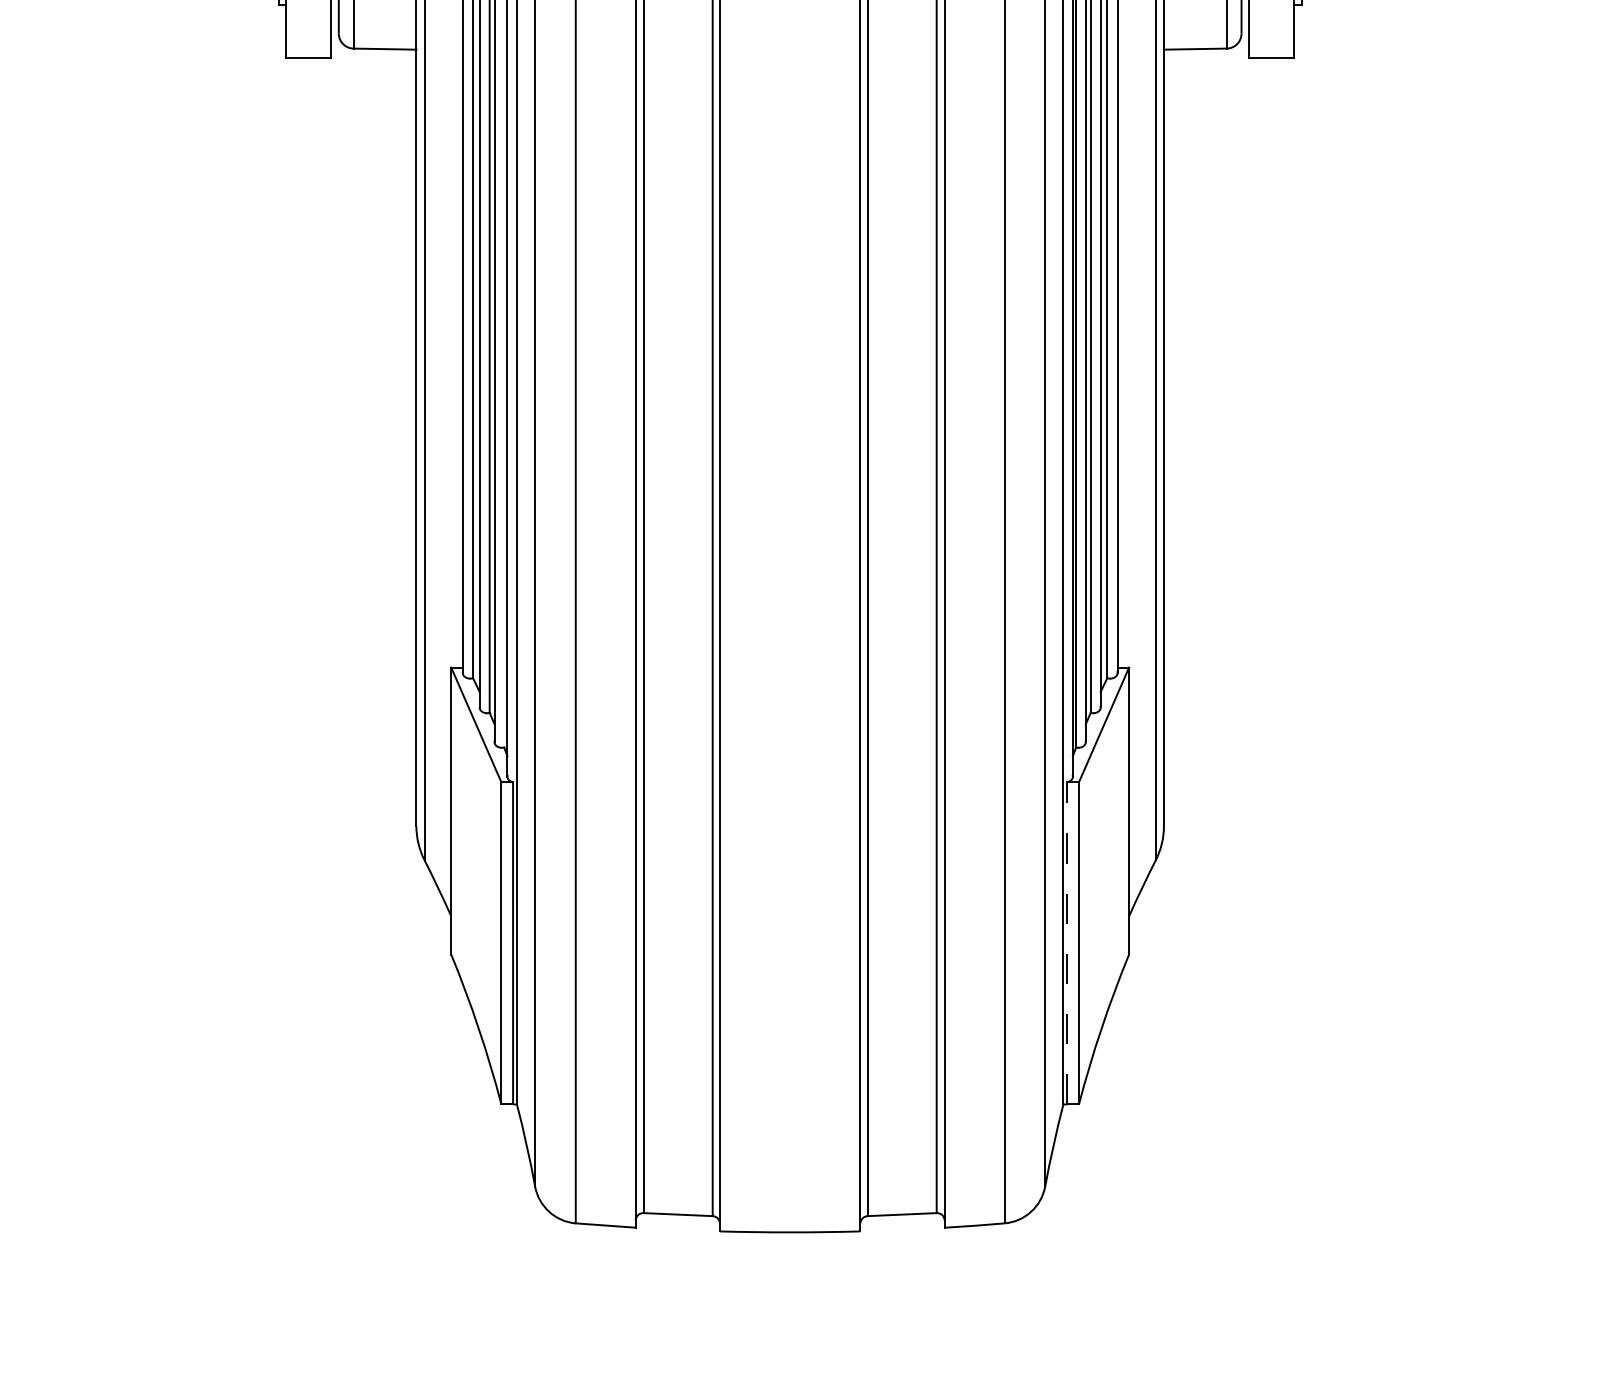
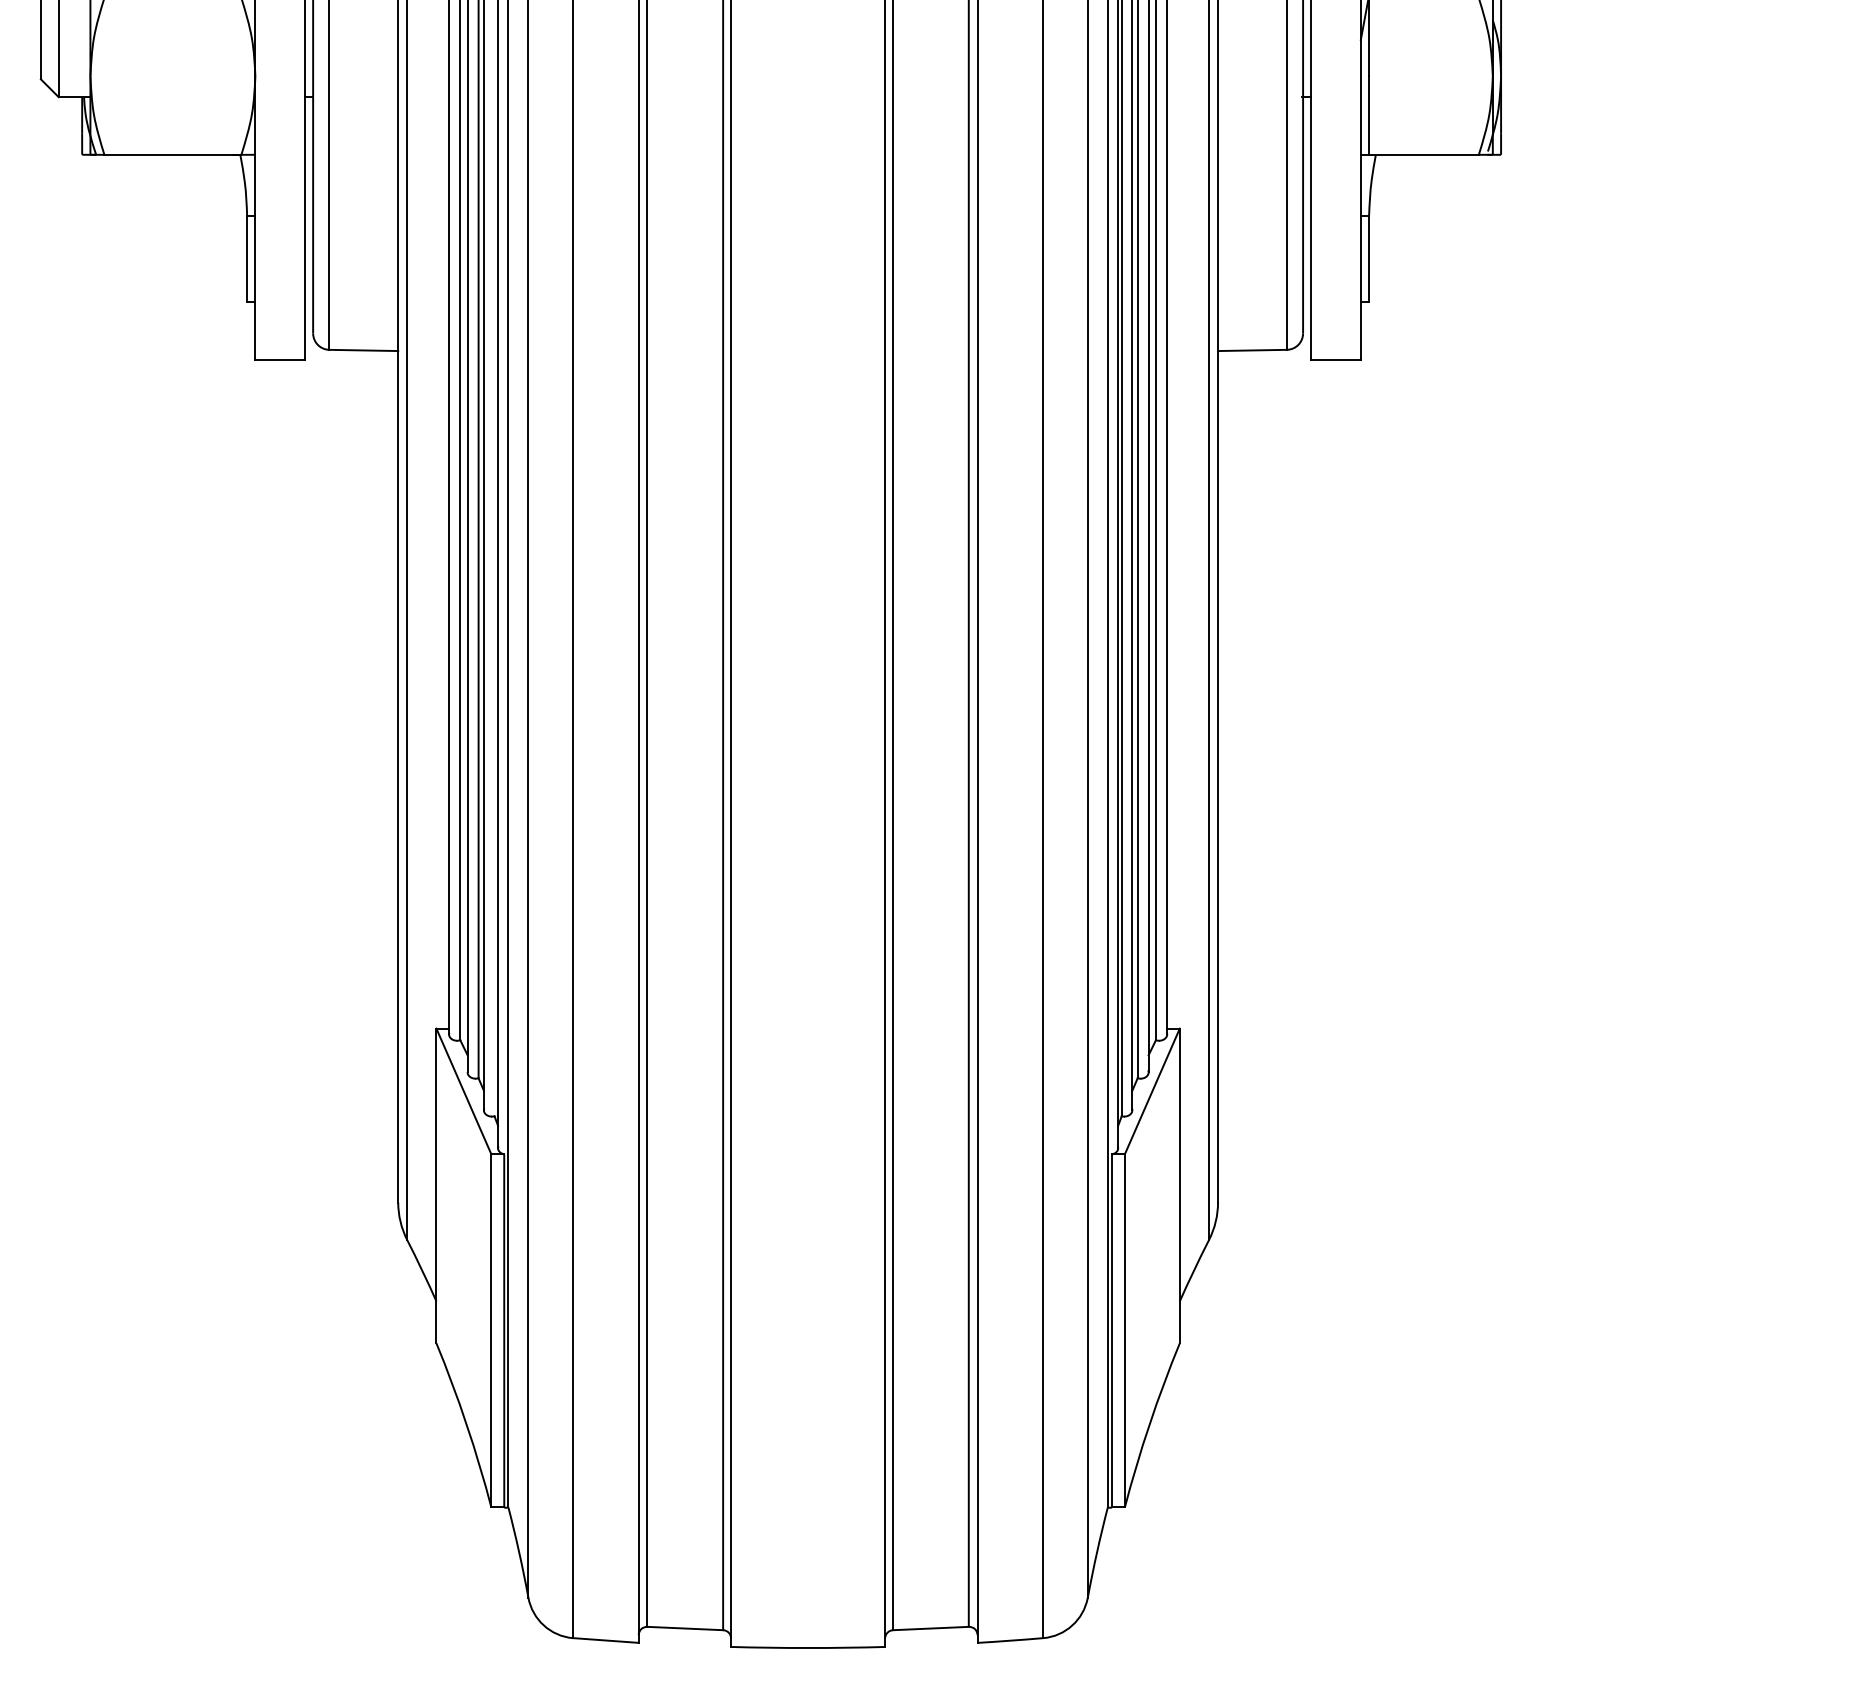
line: (1067, 942) -> (1112, 1330), dashed -> solid

